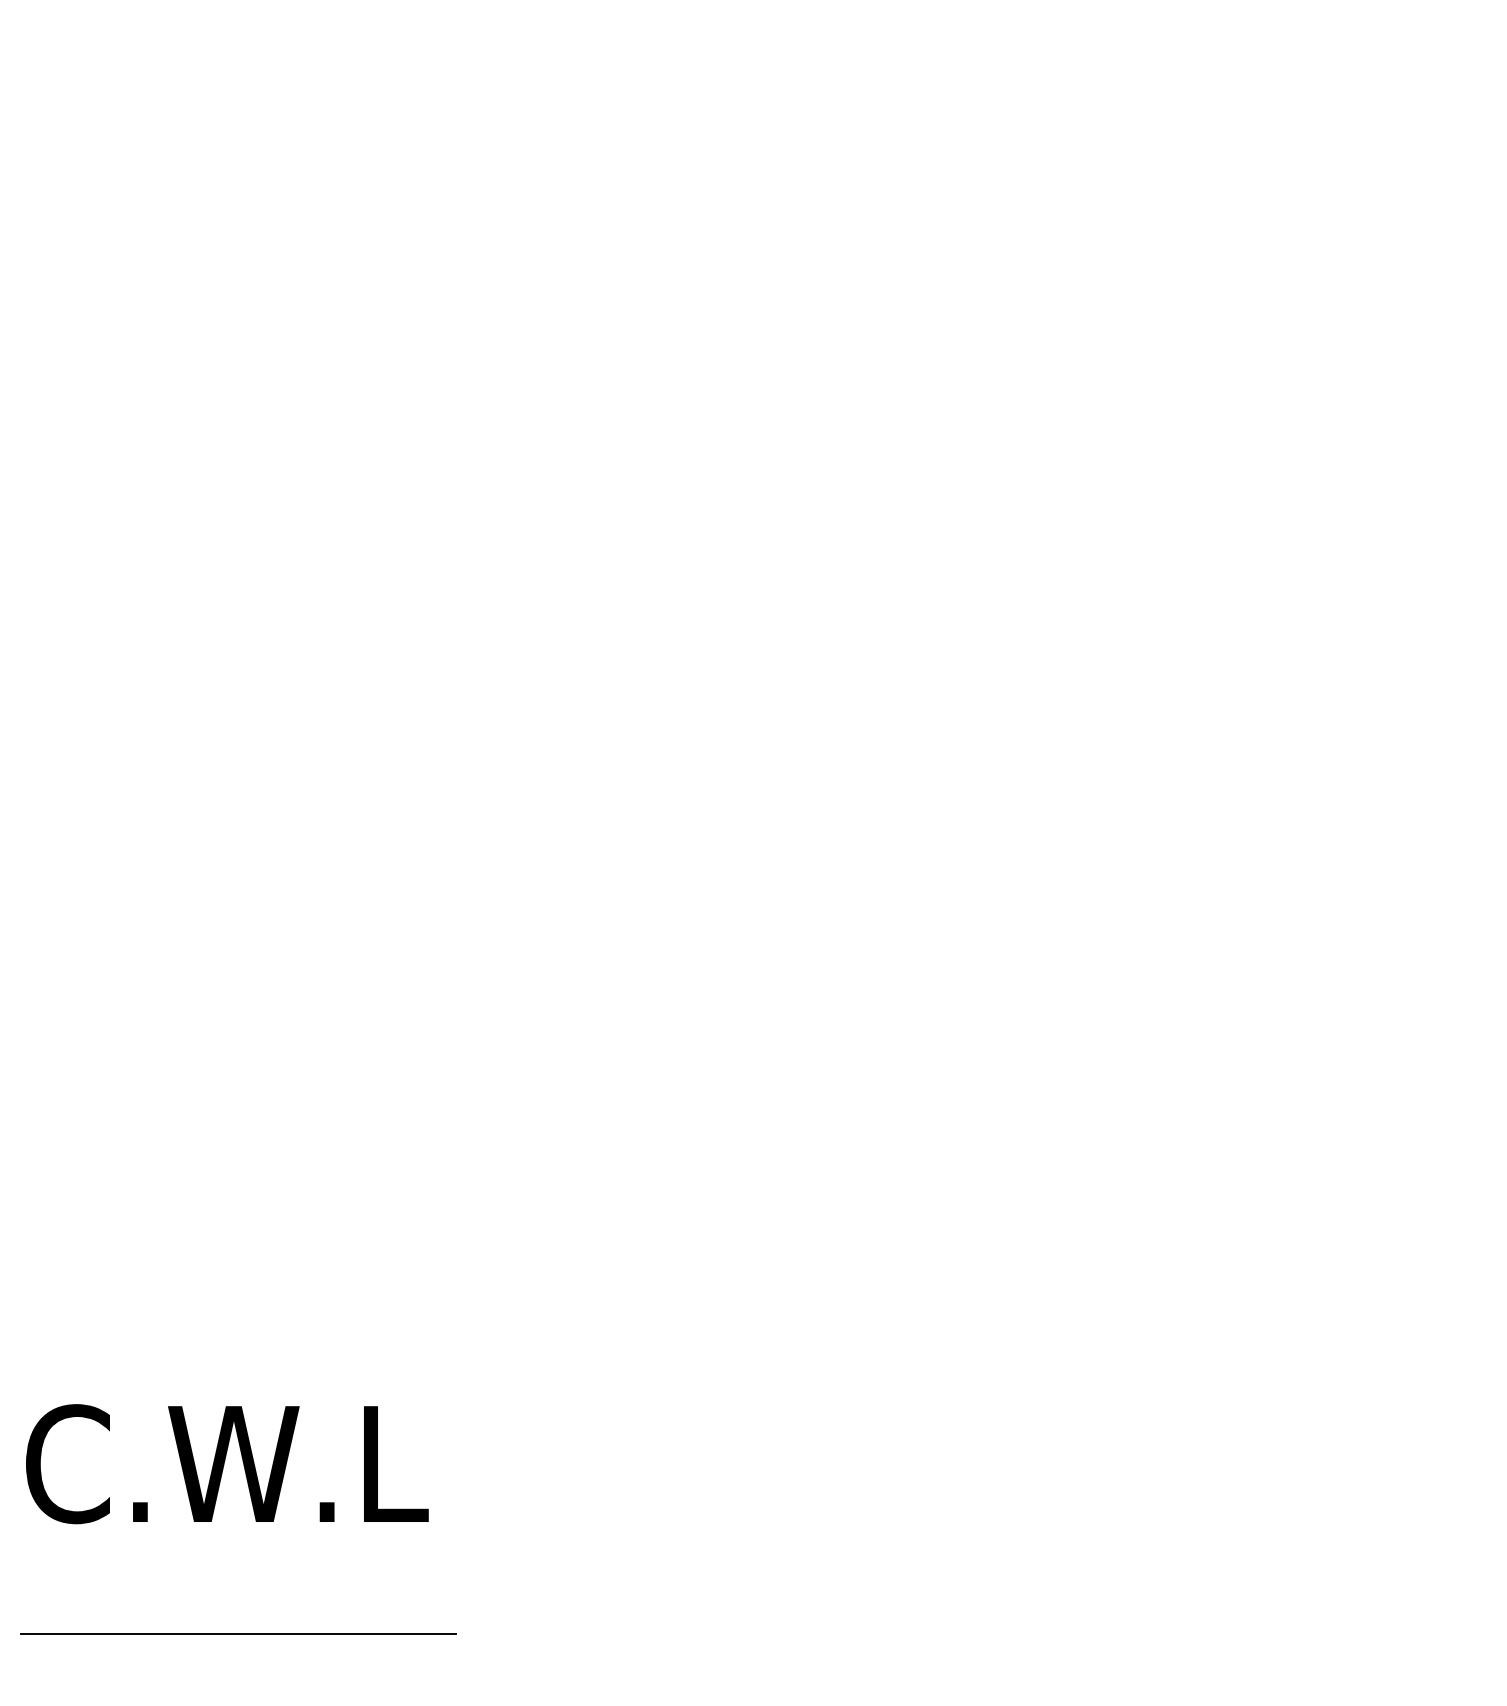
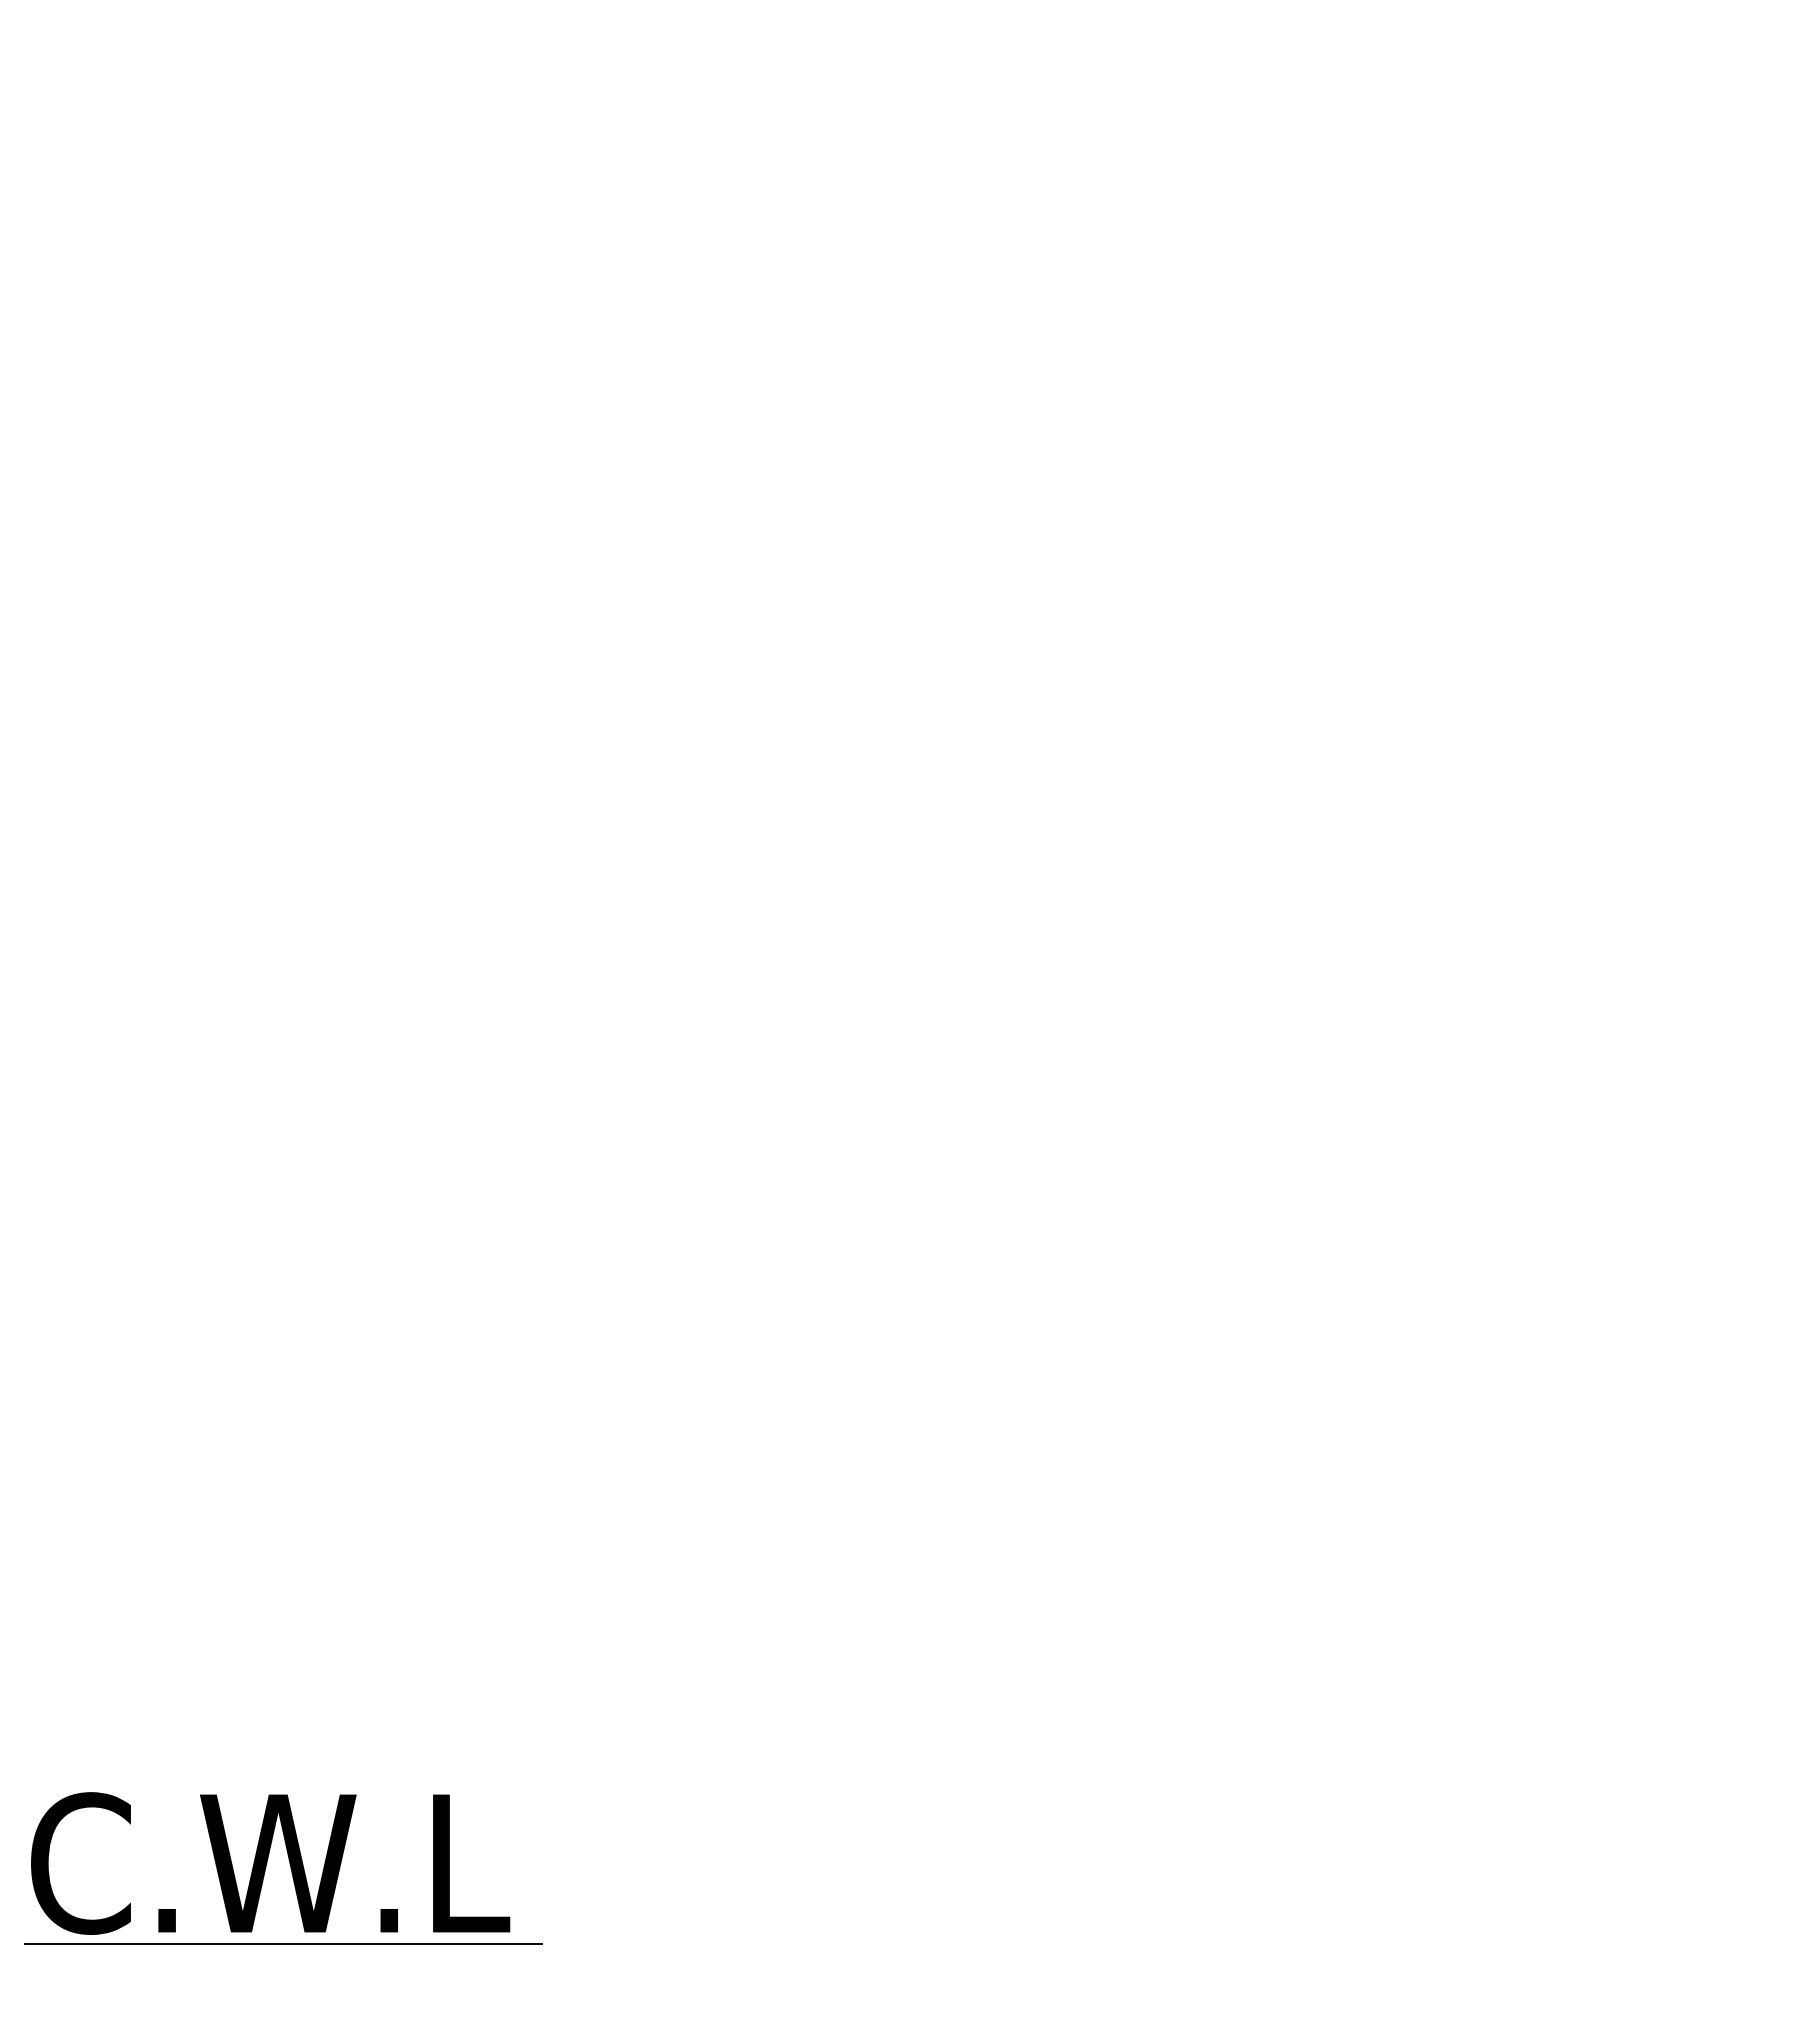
text: (227, 1464) -> (270, 1863), moved

